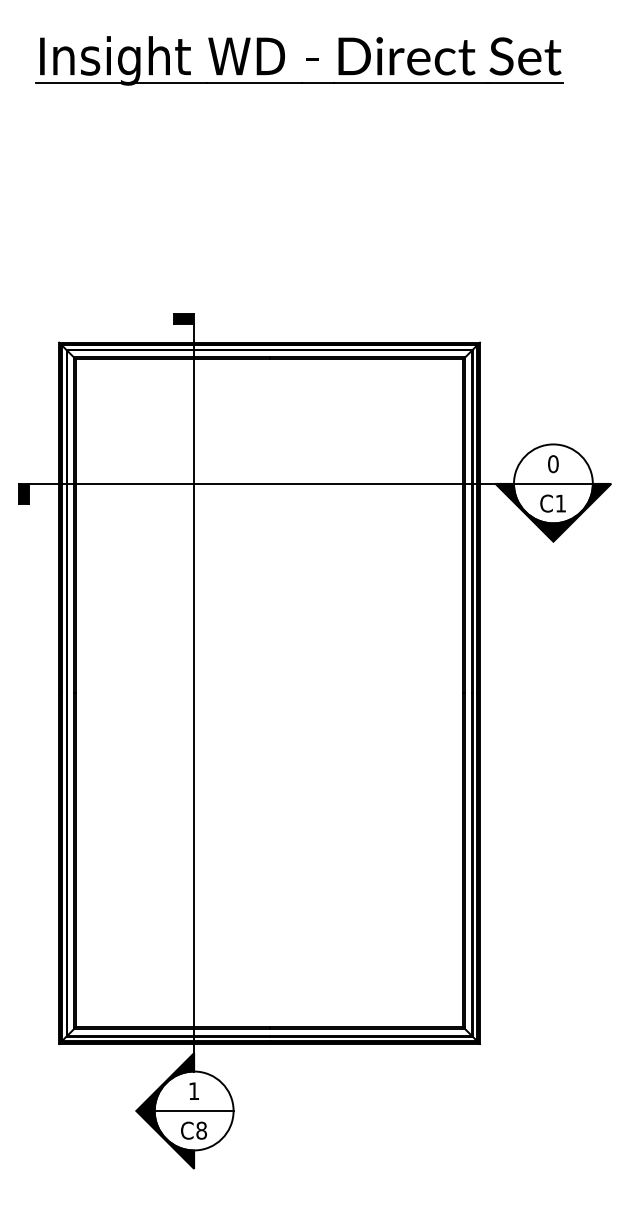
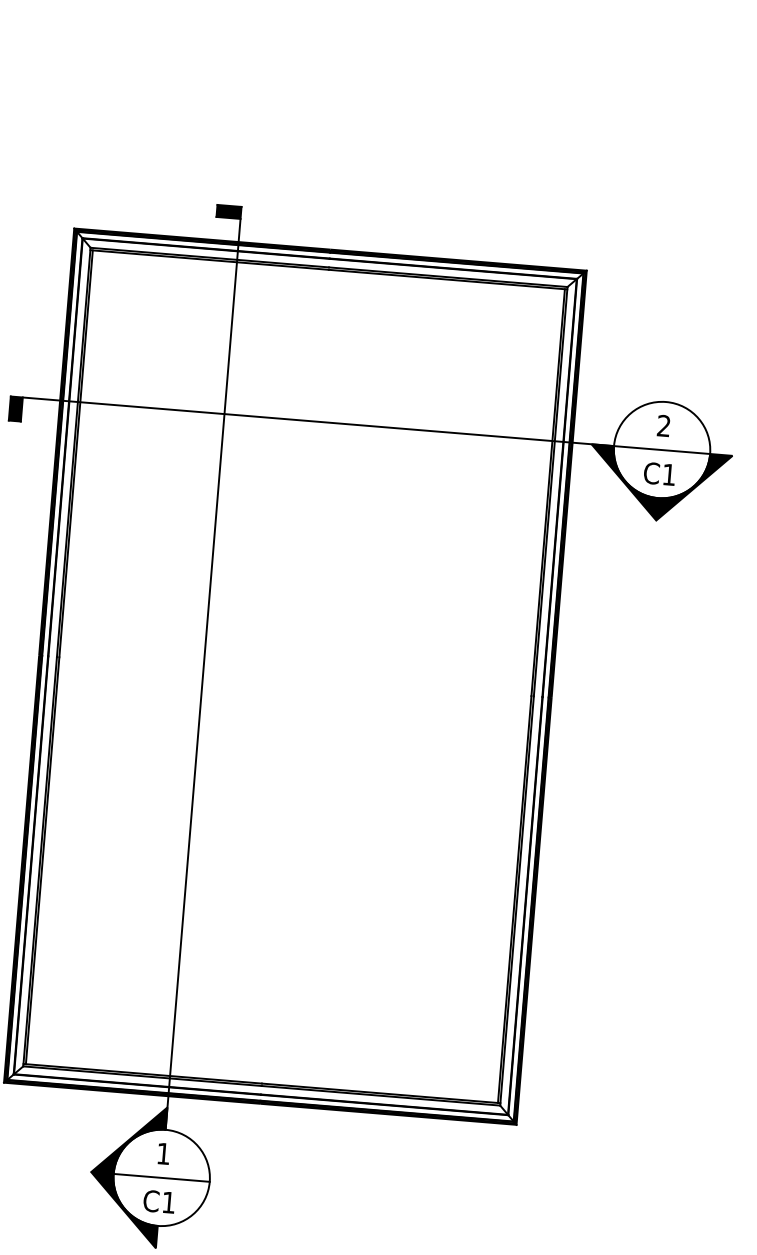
text: (553, 464) -> (664, 426), 0 -> 2
text: (201, 1130) -> (168, 1202), C8 -> C1

